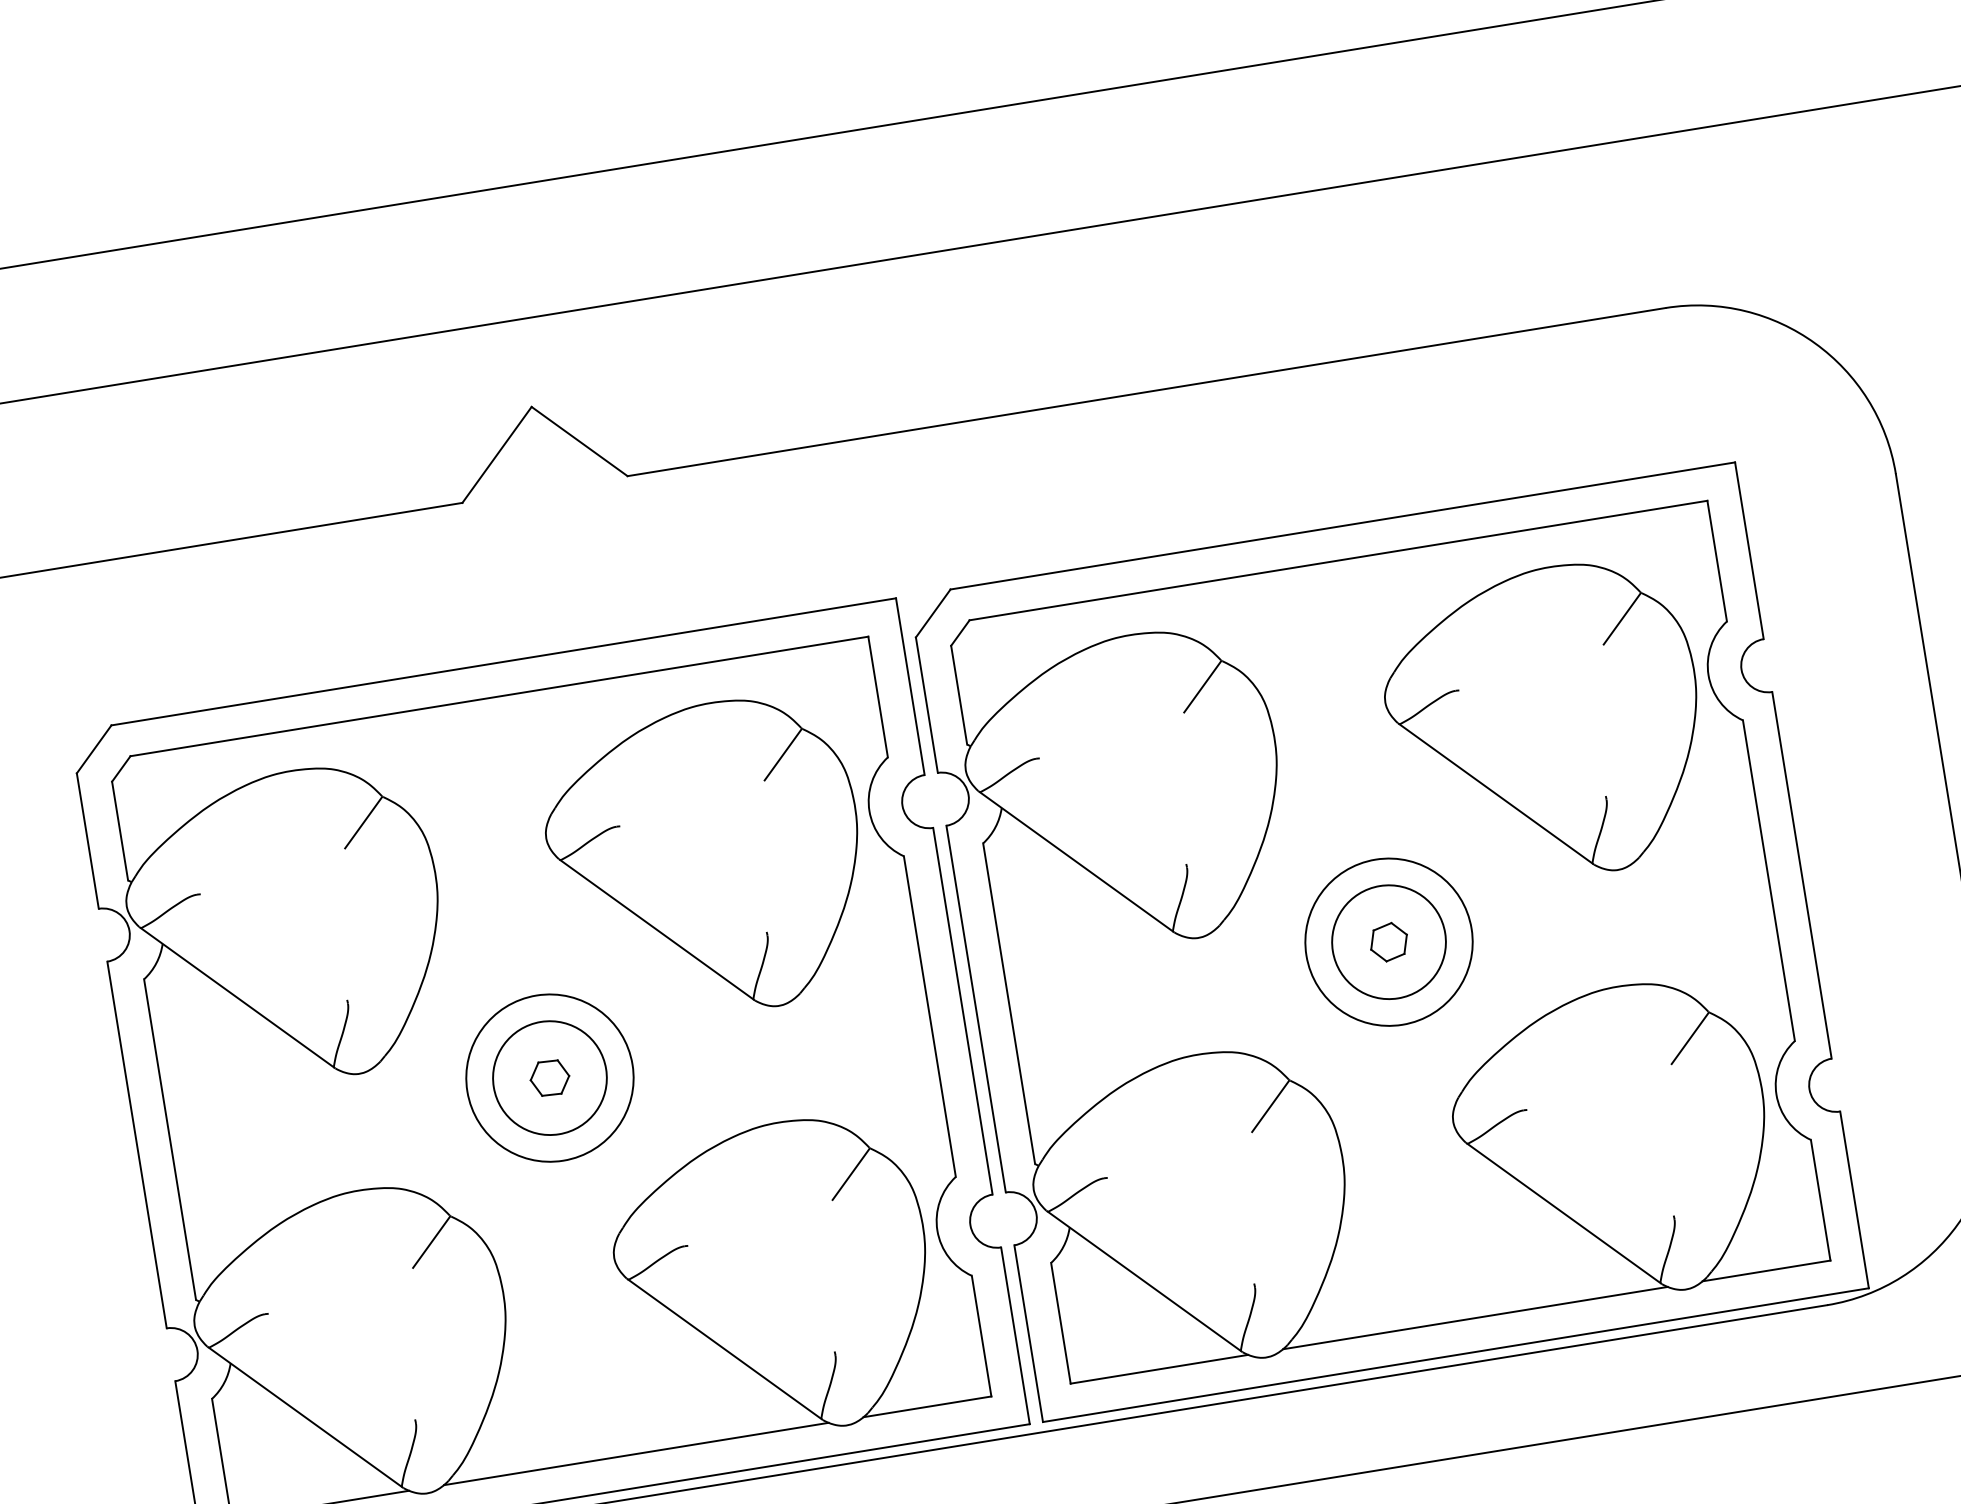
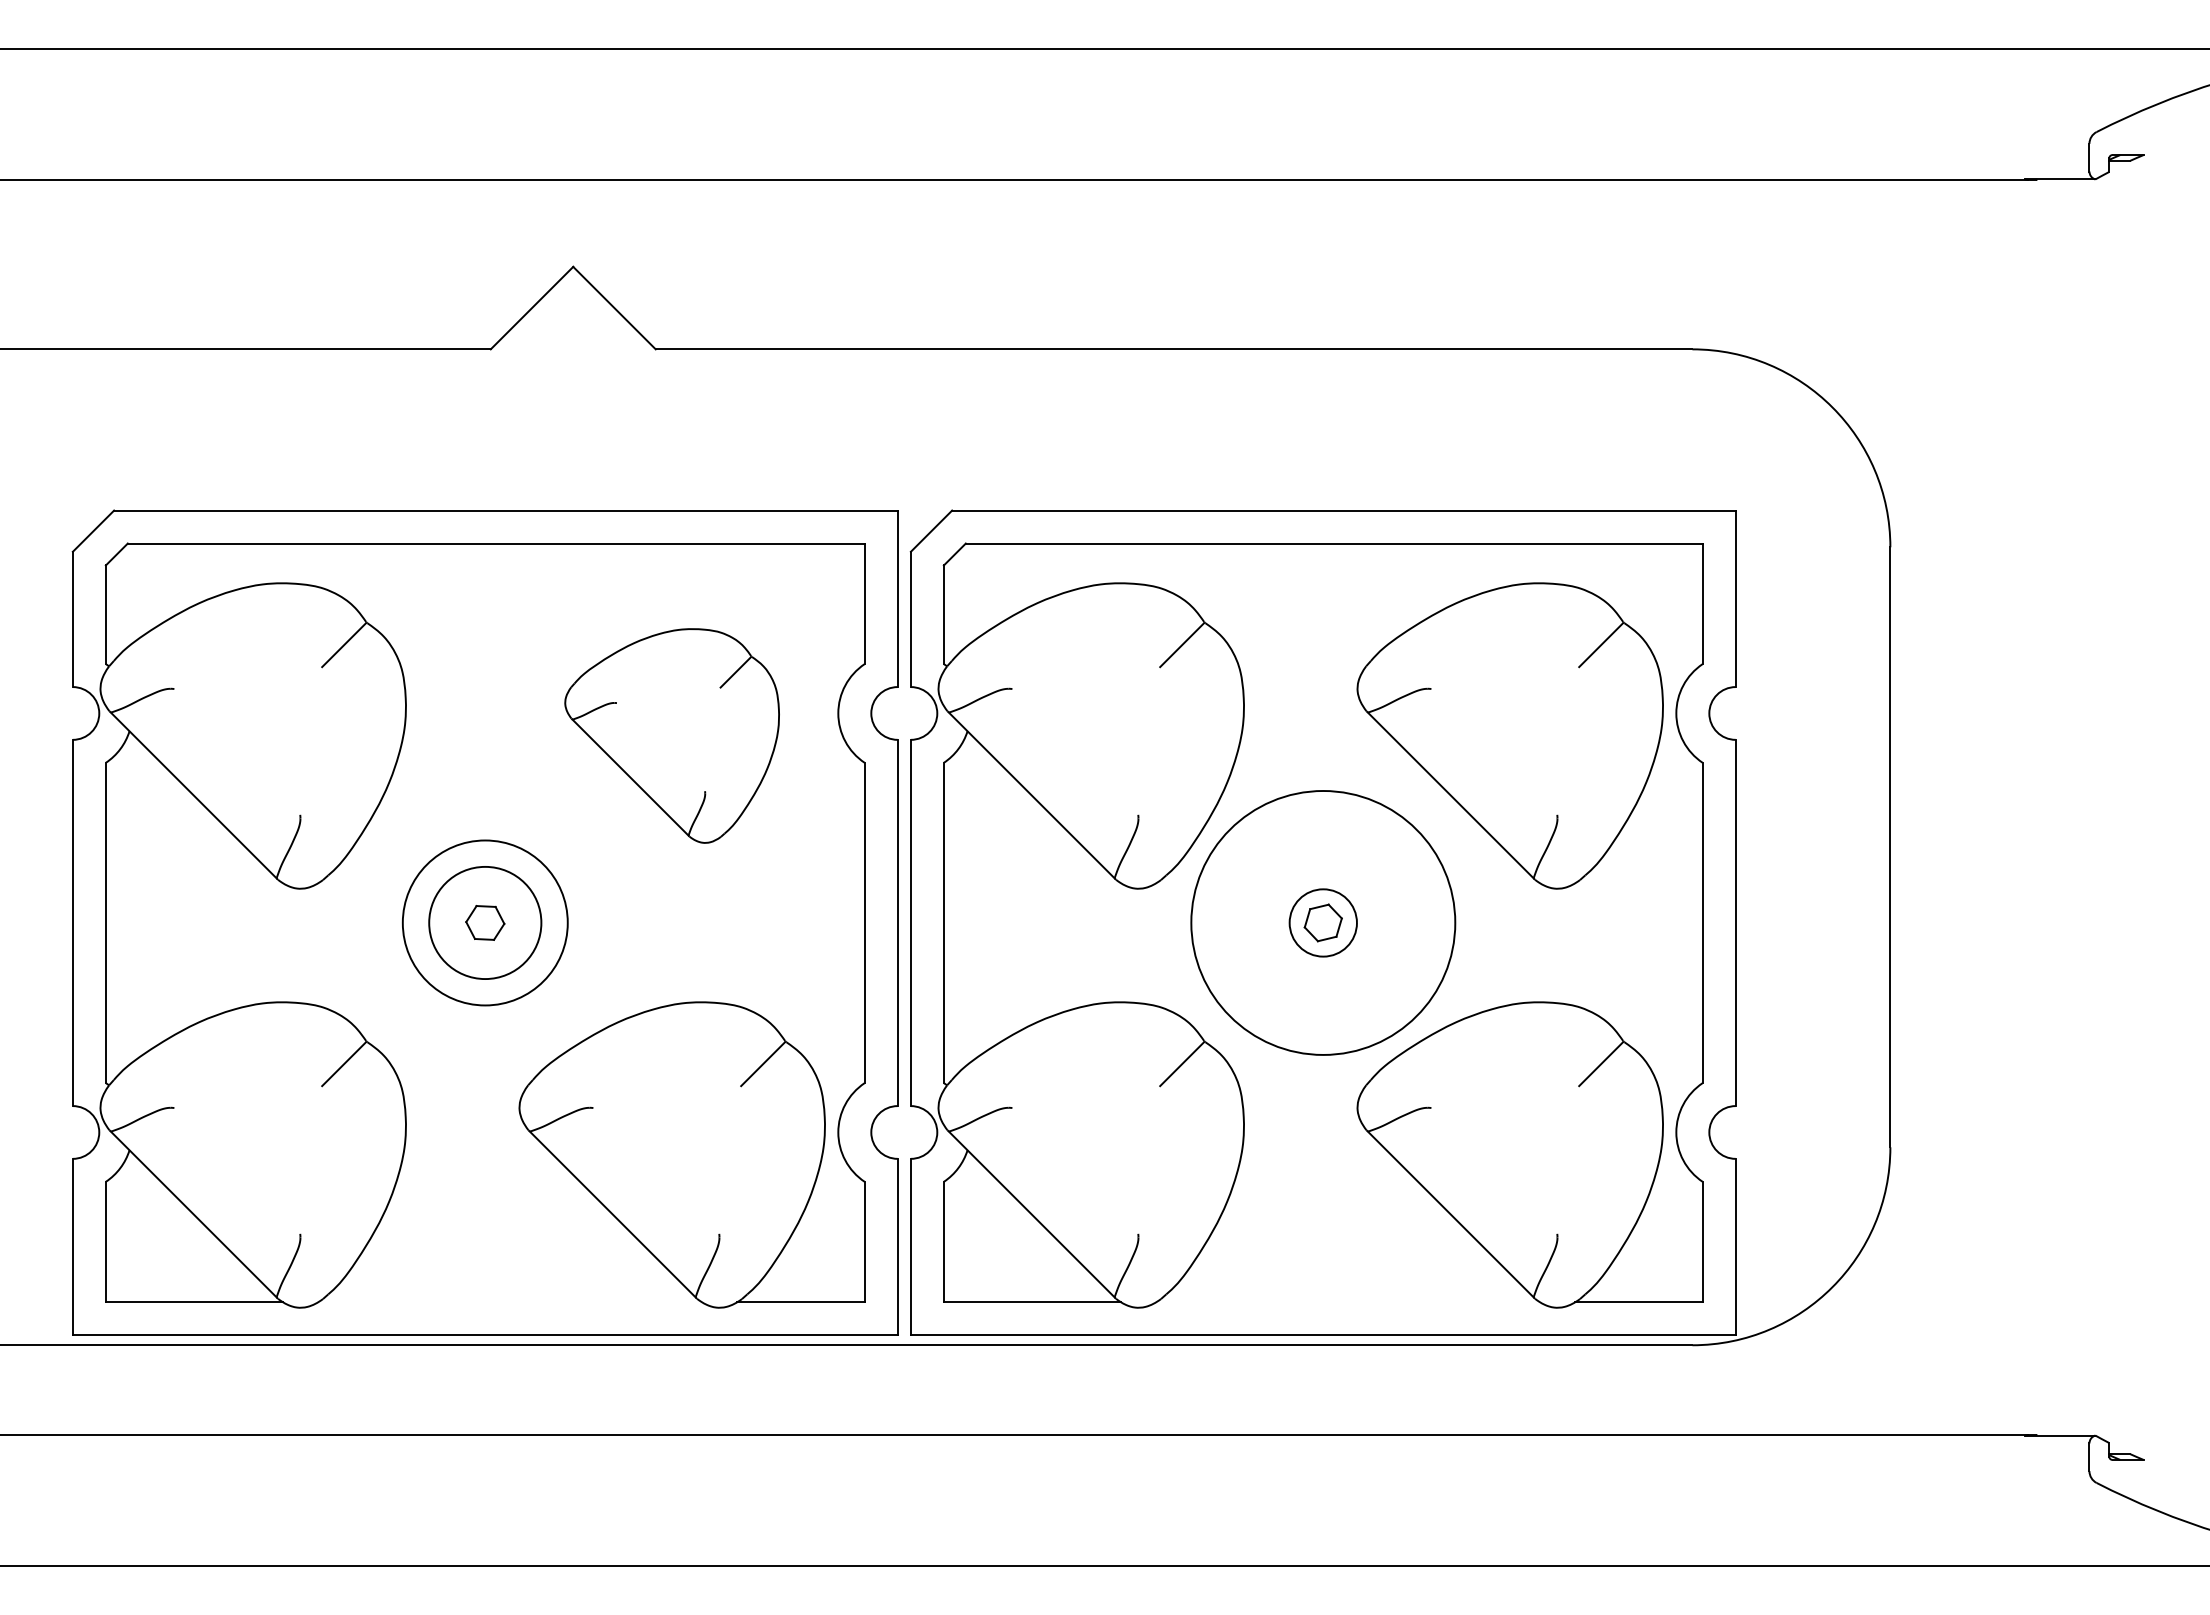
part: (706, 860) -> (671, 735), size x0.7
circle: (1388, 941) -> (1322, 922), size x1.6
circle: (1389, 941) -> (1323, 922), size x0.6
line: (1475, 1318) -> (1348, 1302), removed
line: (636, 1454) -> (510, 1302), removed

